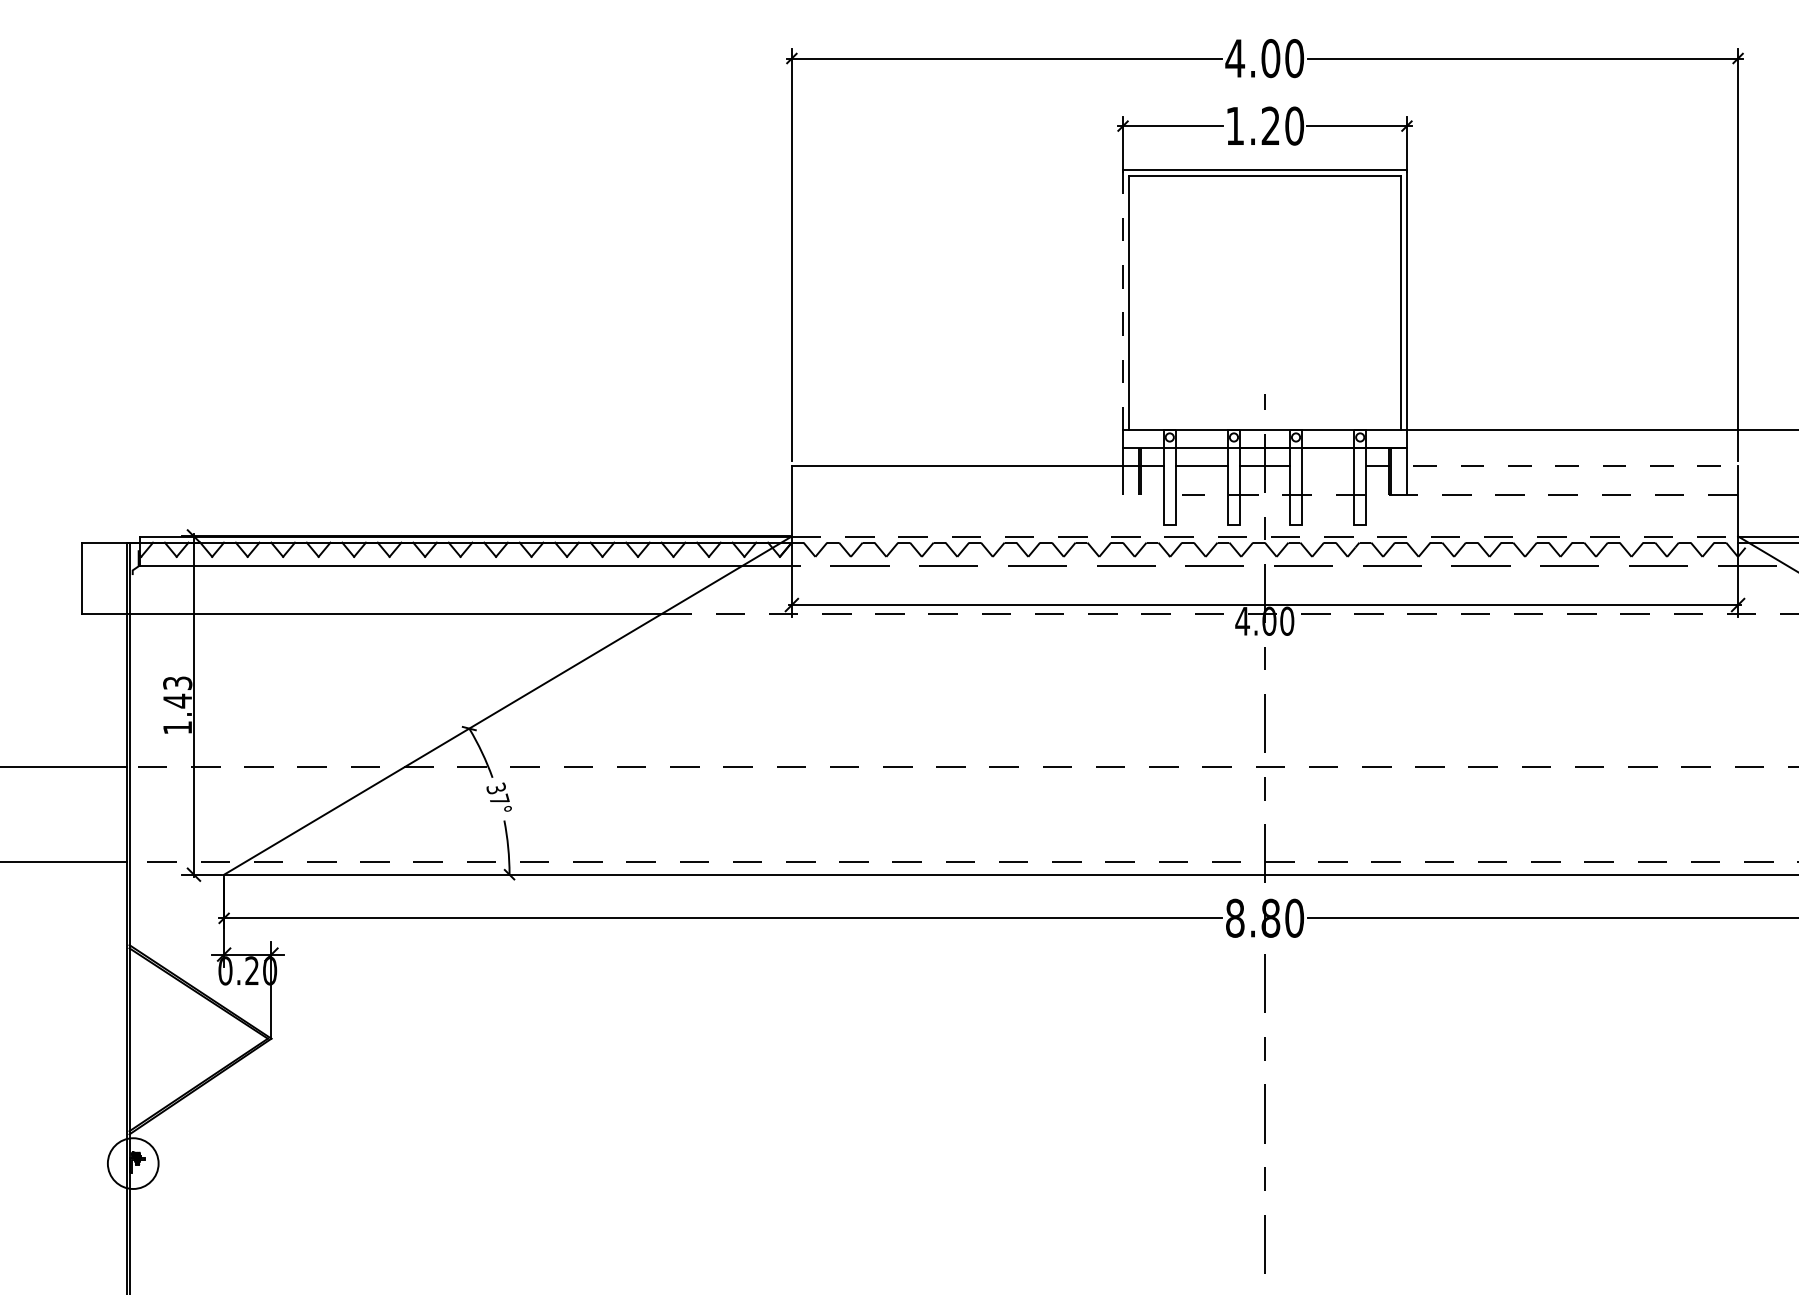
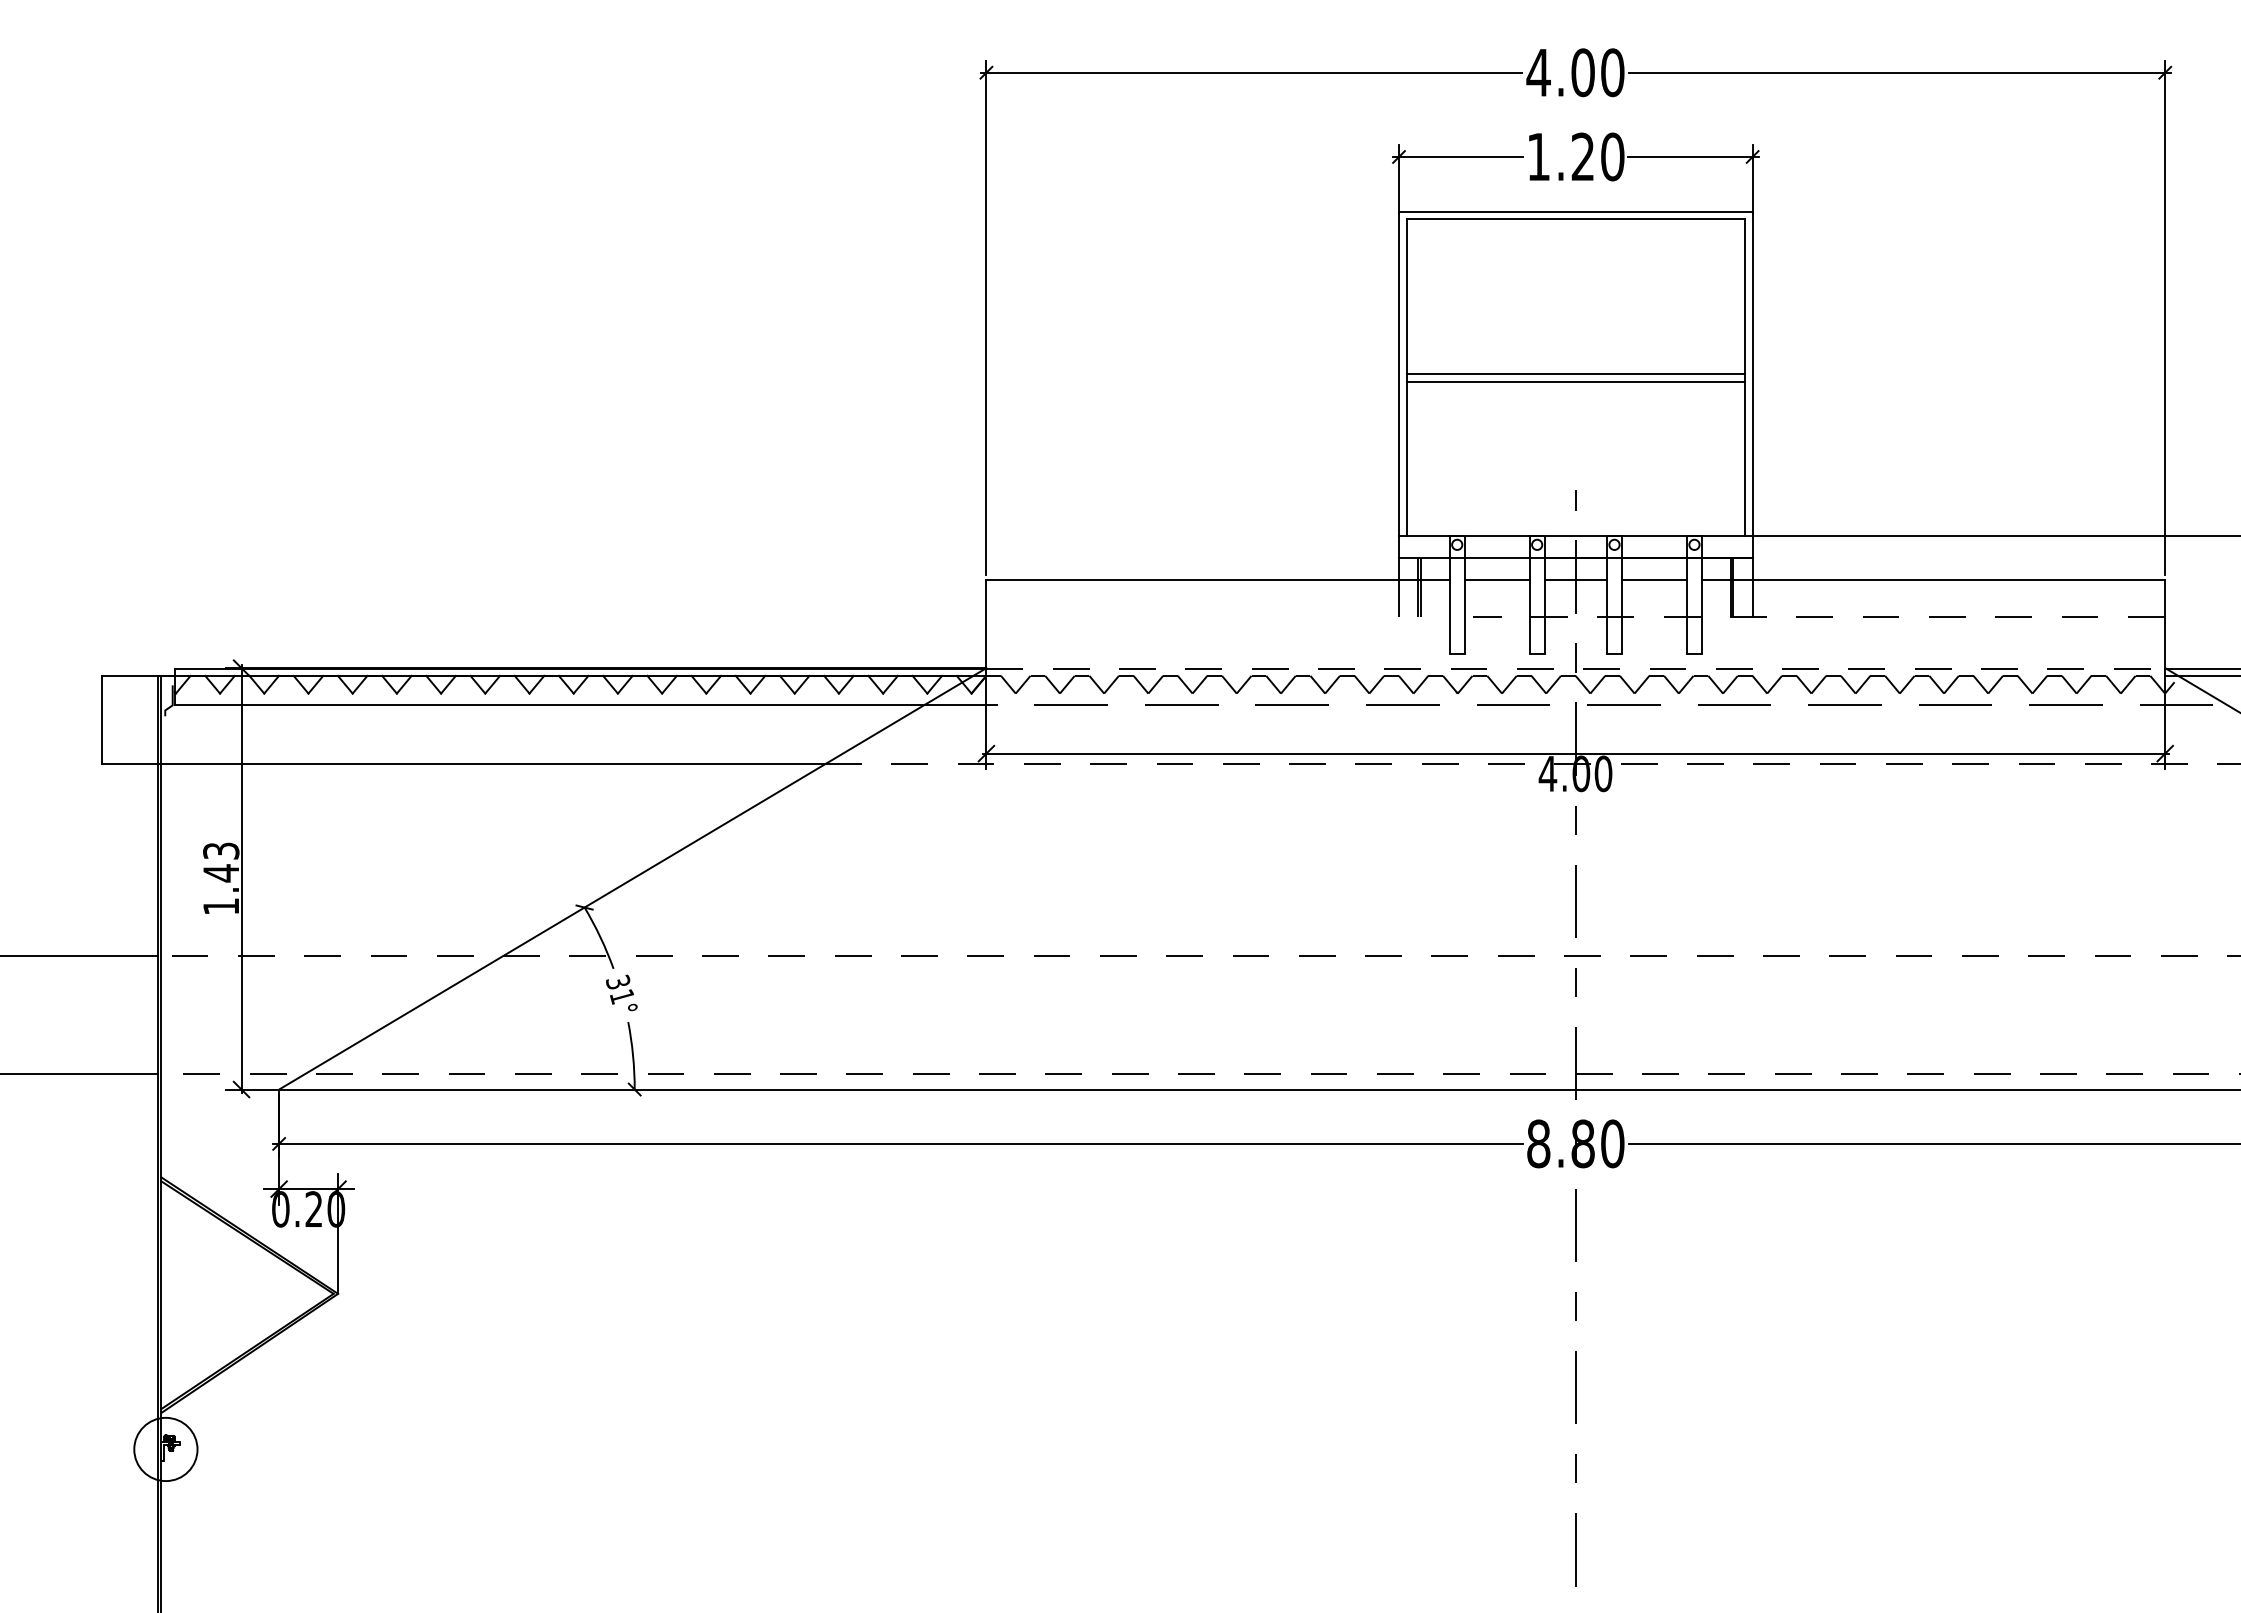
line: (1123, 300) -> (1399, 374), dashed -> solid
line: (1264, 300) -> (1575, 374), added
line: (1264, 306) -> (1575, 381), added
line: (1328, 466) -> (1654, 580), added
line: (1552, 466) -> (1933, 580), dashed -> solid
text: (499, 800) -> (622, 996), 37° -> 31°

